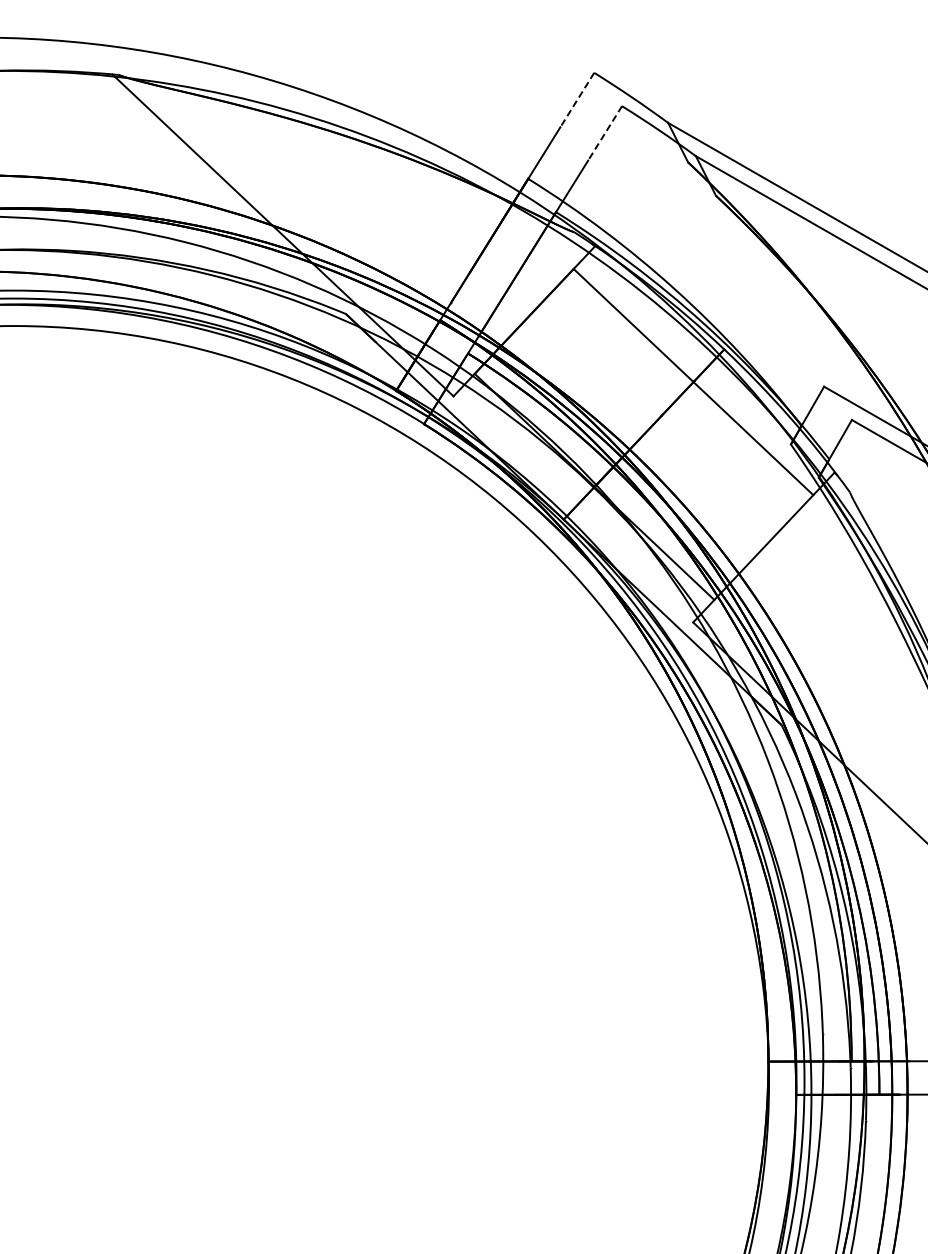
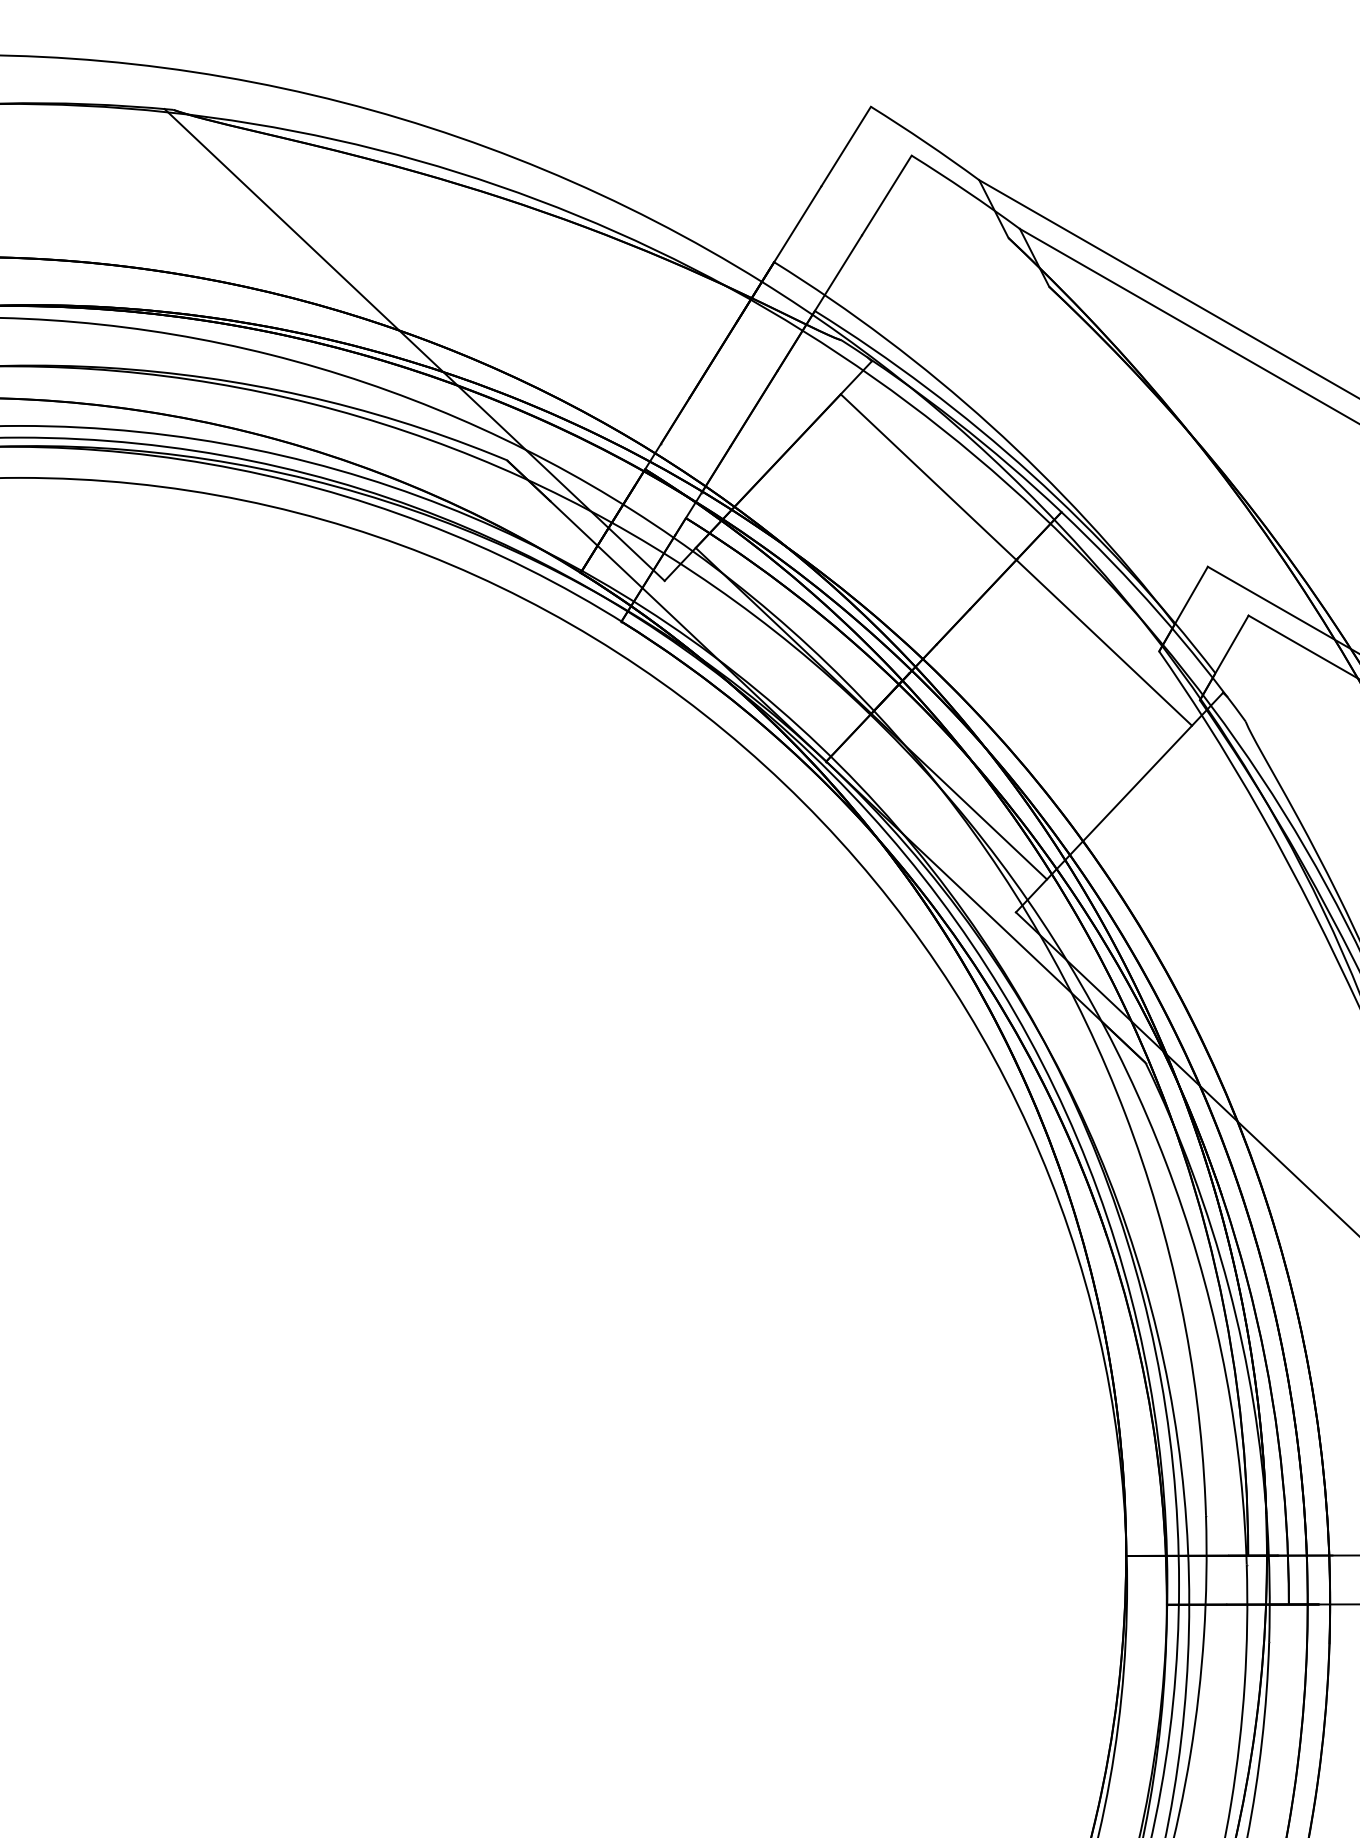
line: (577, 100) -> (846, 147), dashed -> solid
line: (604, 133) -> (885, 195), dashed -> solid

